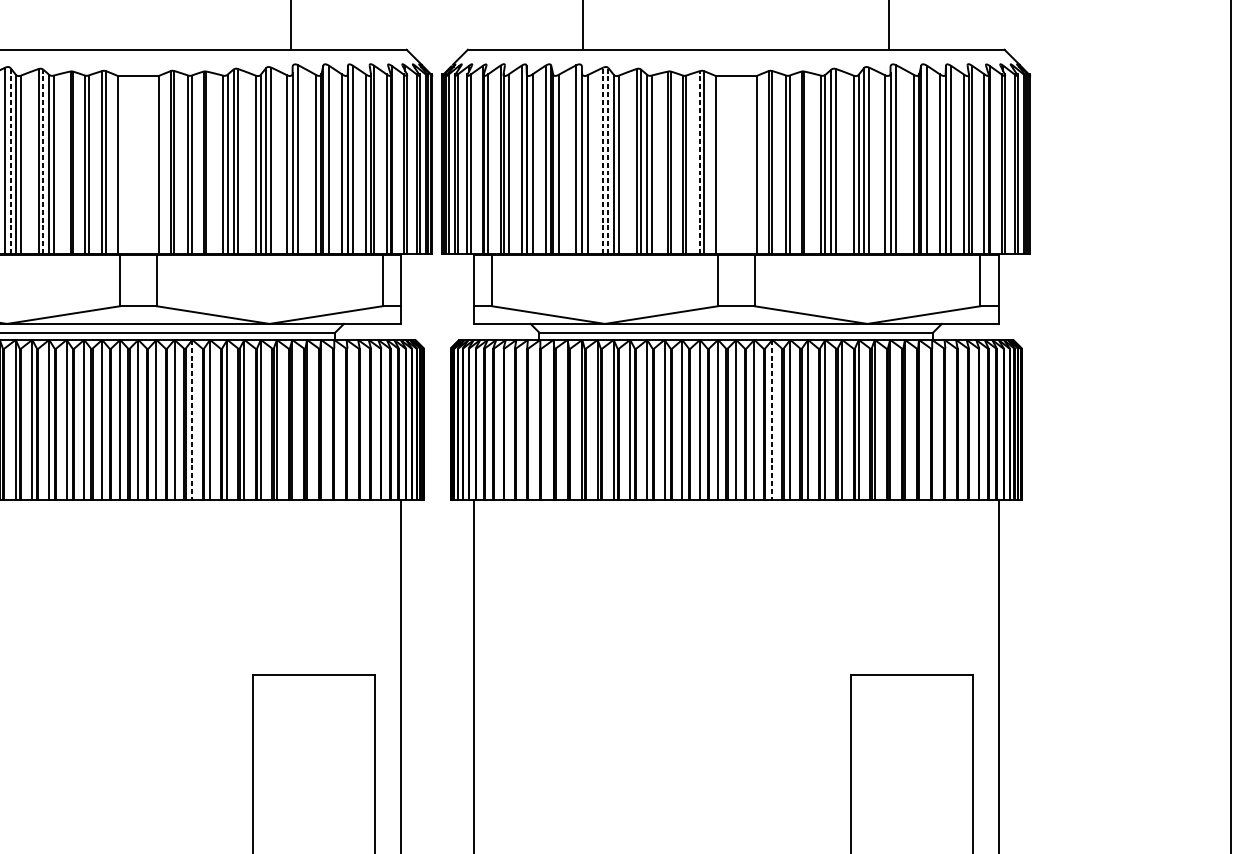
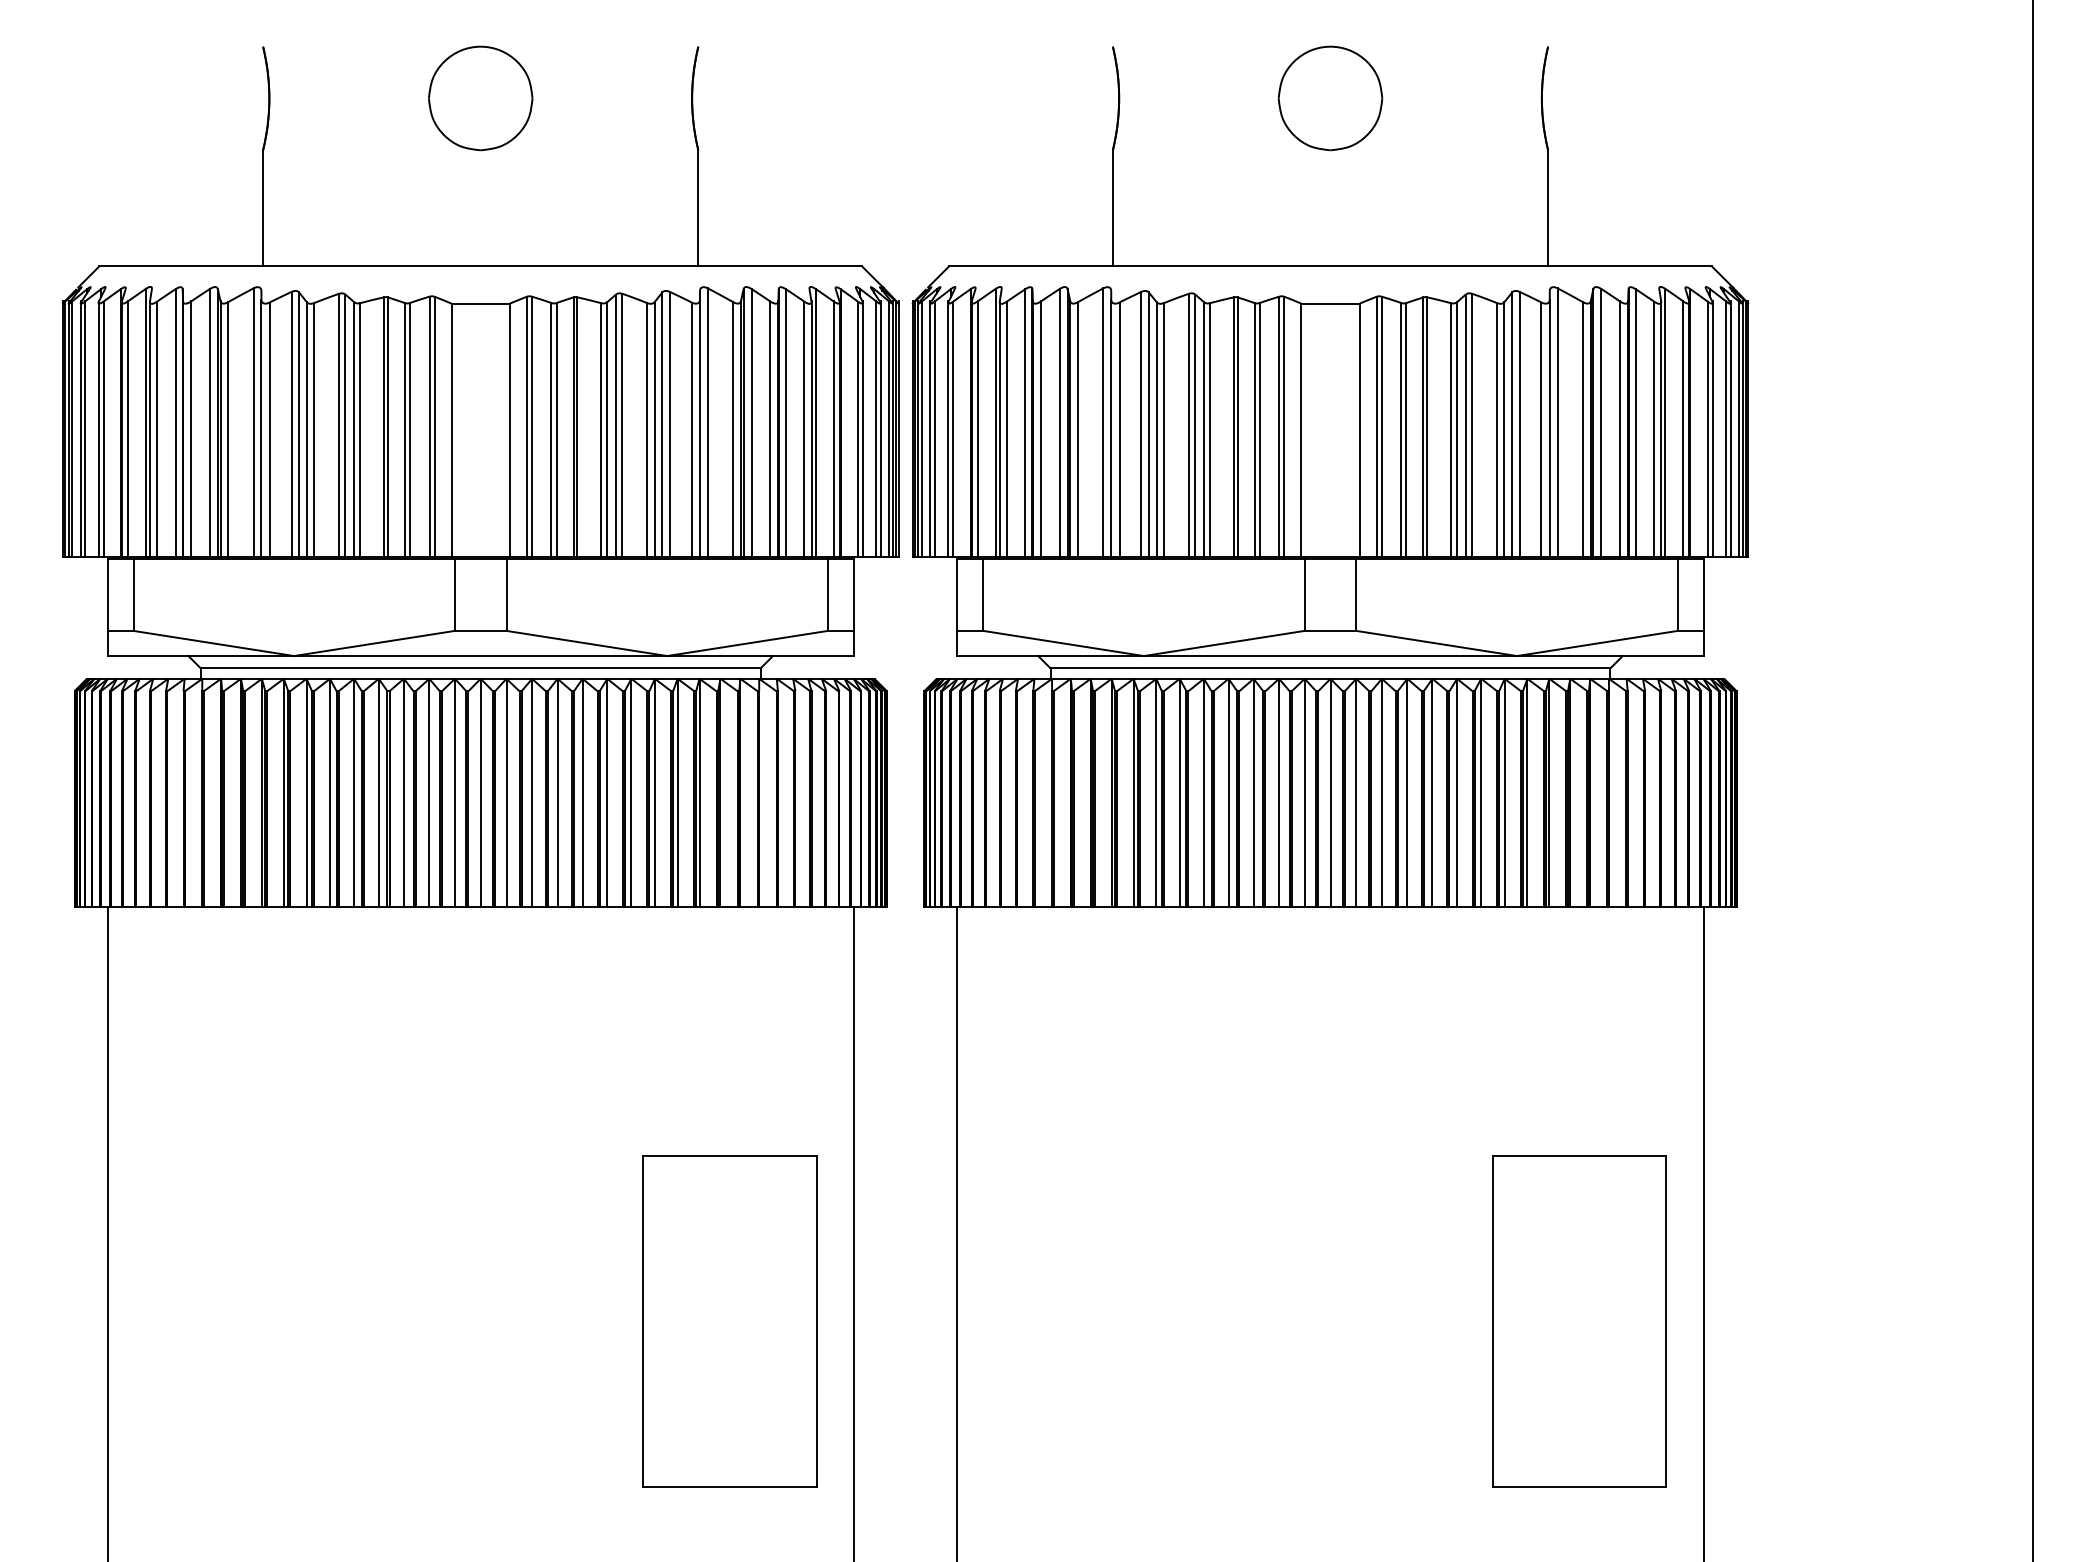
line: (10, 160) -> (299, 423), dashed -> solid
line: (603, 160) -> (1141, 423), dashed -> solid
line: (608, 160) -> (1148, 423), dashed -> solid
line: (43, 161) -> (345, 425), dashed -> solid
line: (700, 162) -> (1279, 426), dashed -> solid
line: (192, 419) -> (557, 792), dashed -> solid
line: (772, 419) -> (1381, 792), dashed -> solid

